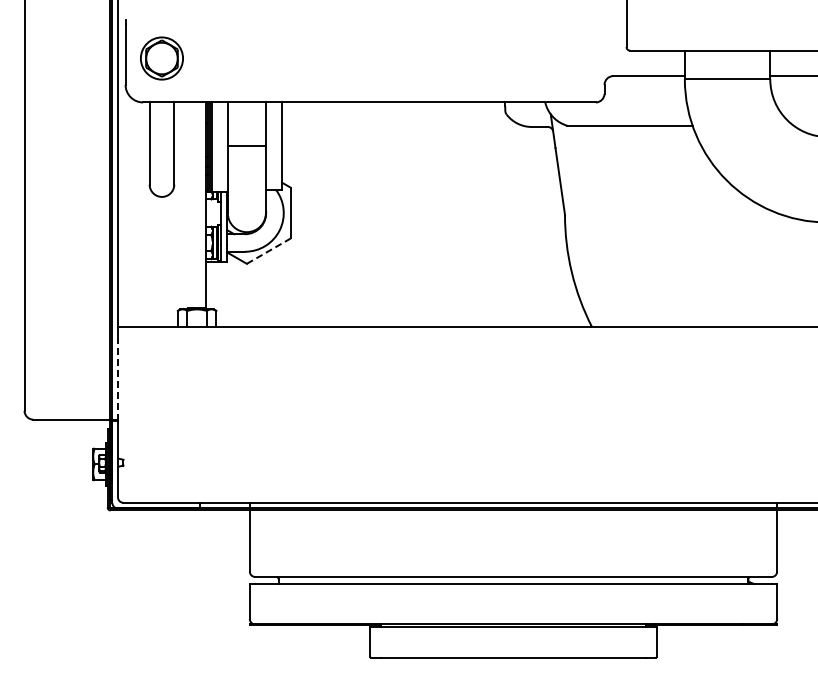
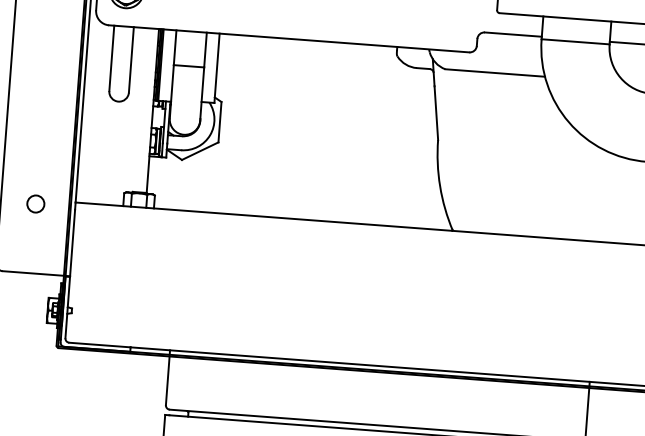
line: (269, 250) -> (200, 150), dashed -> solid
circle: (68, 332) -> (35, 203), added
line: (118, 377) -> (72, 242), dashed -> solid

